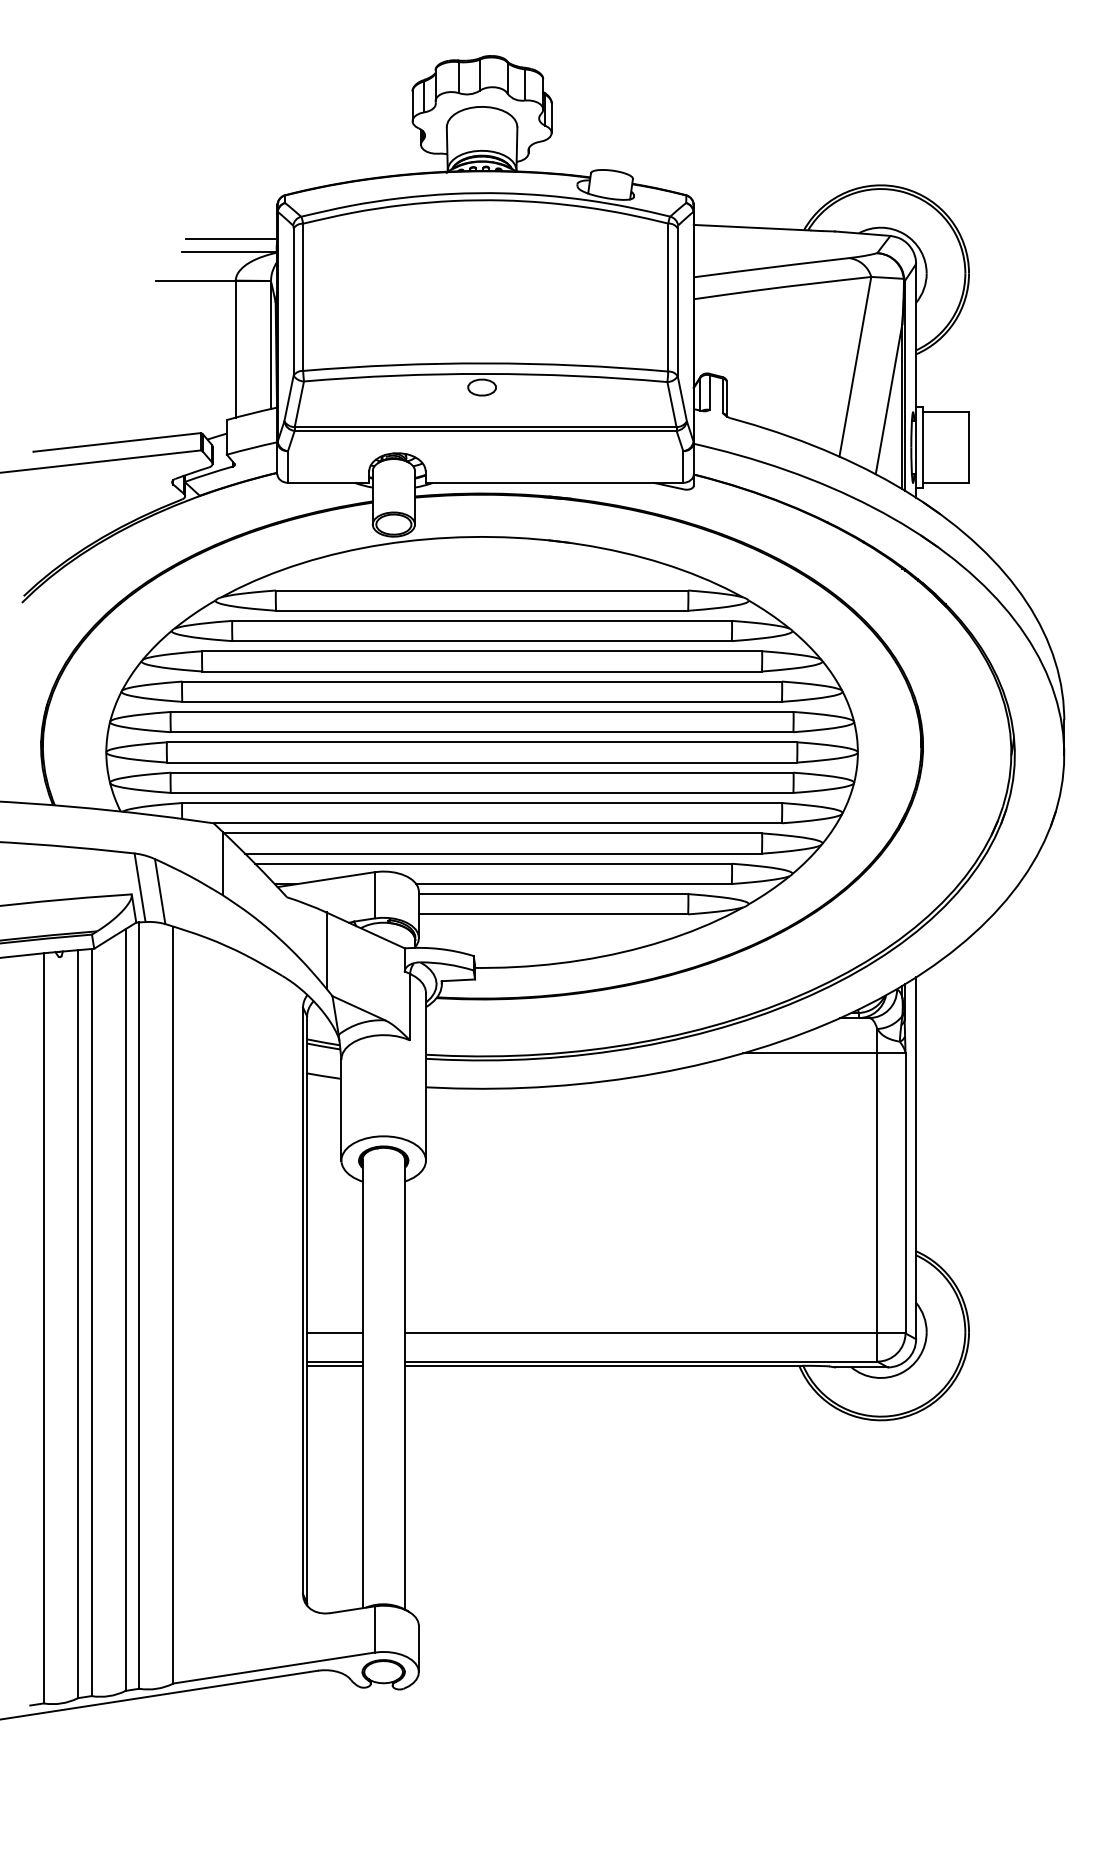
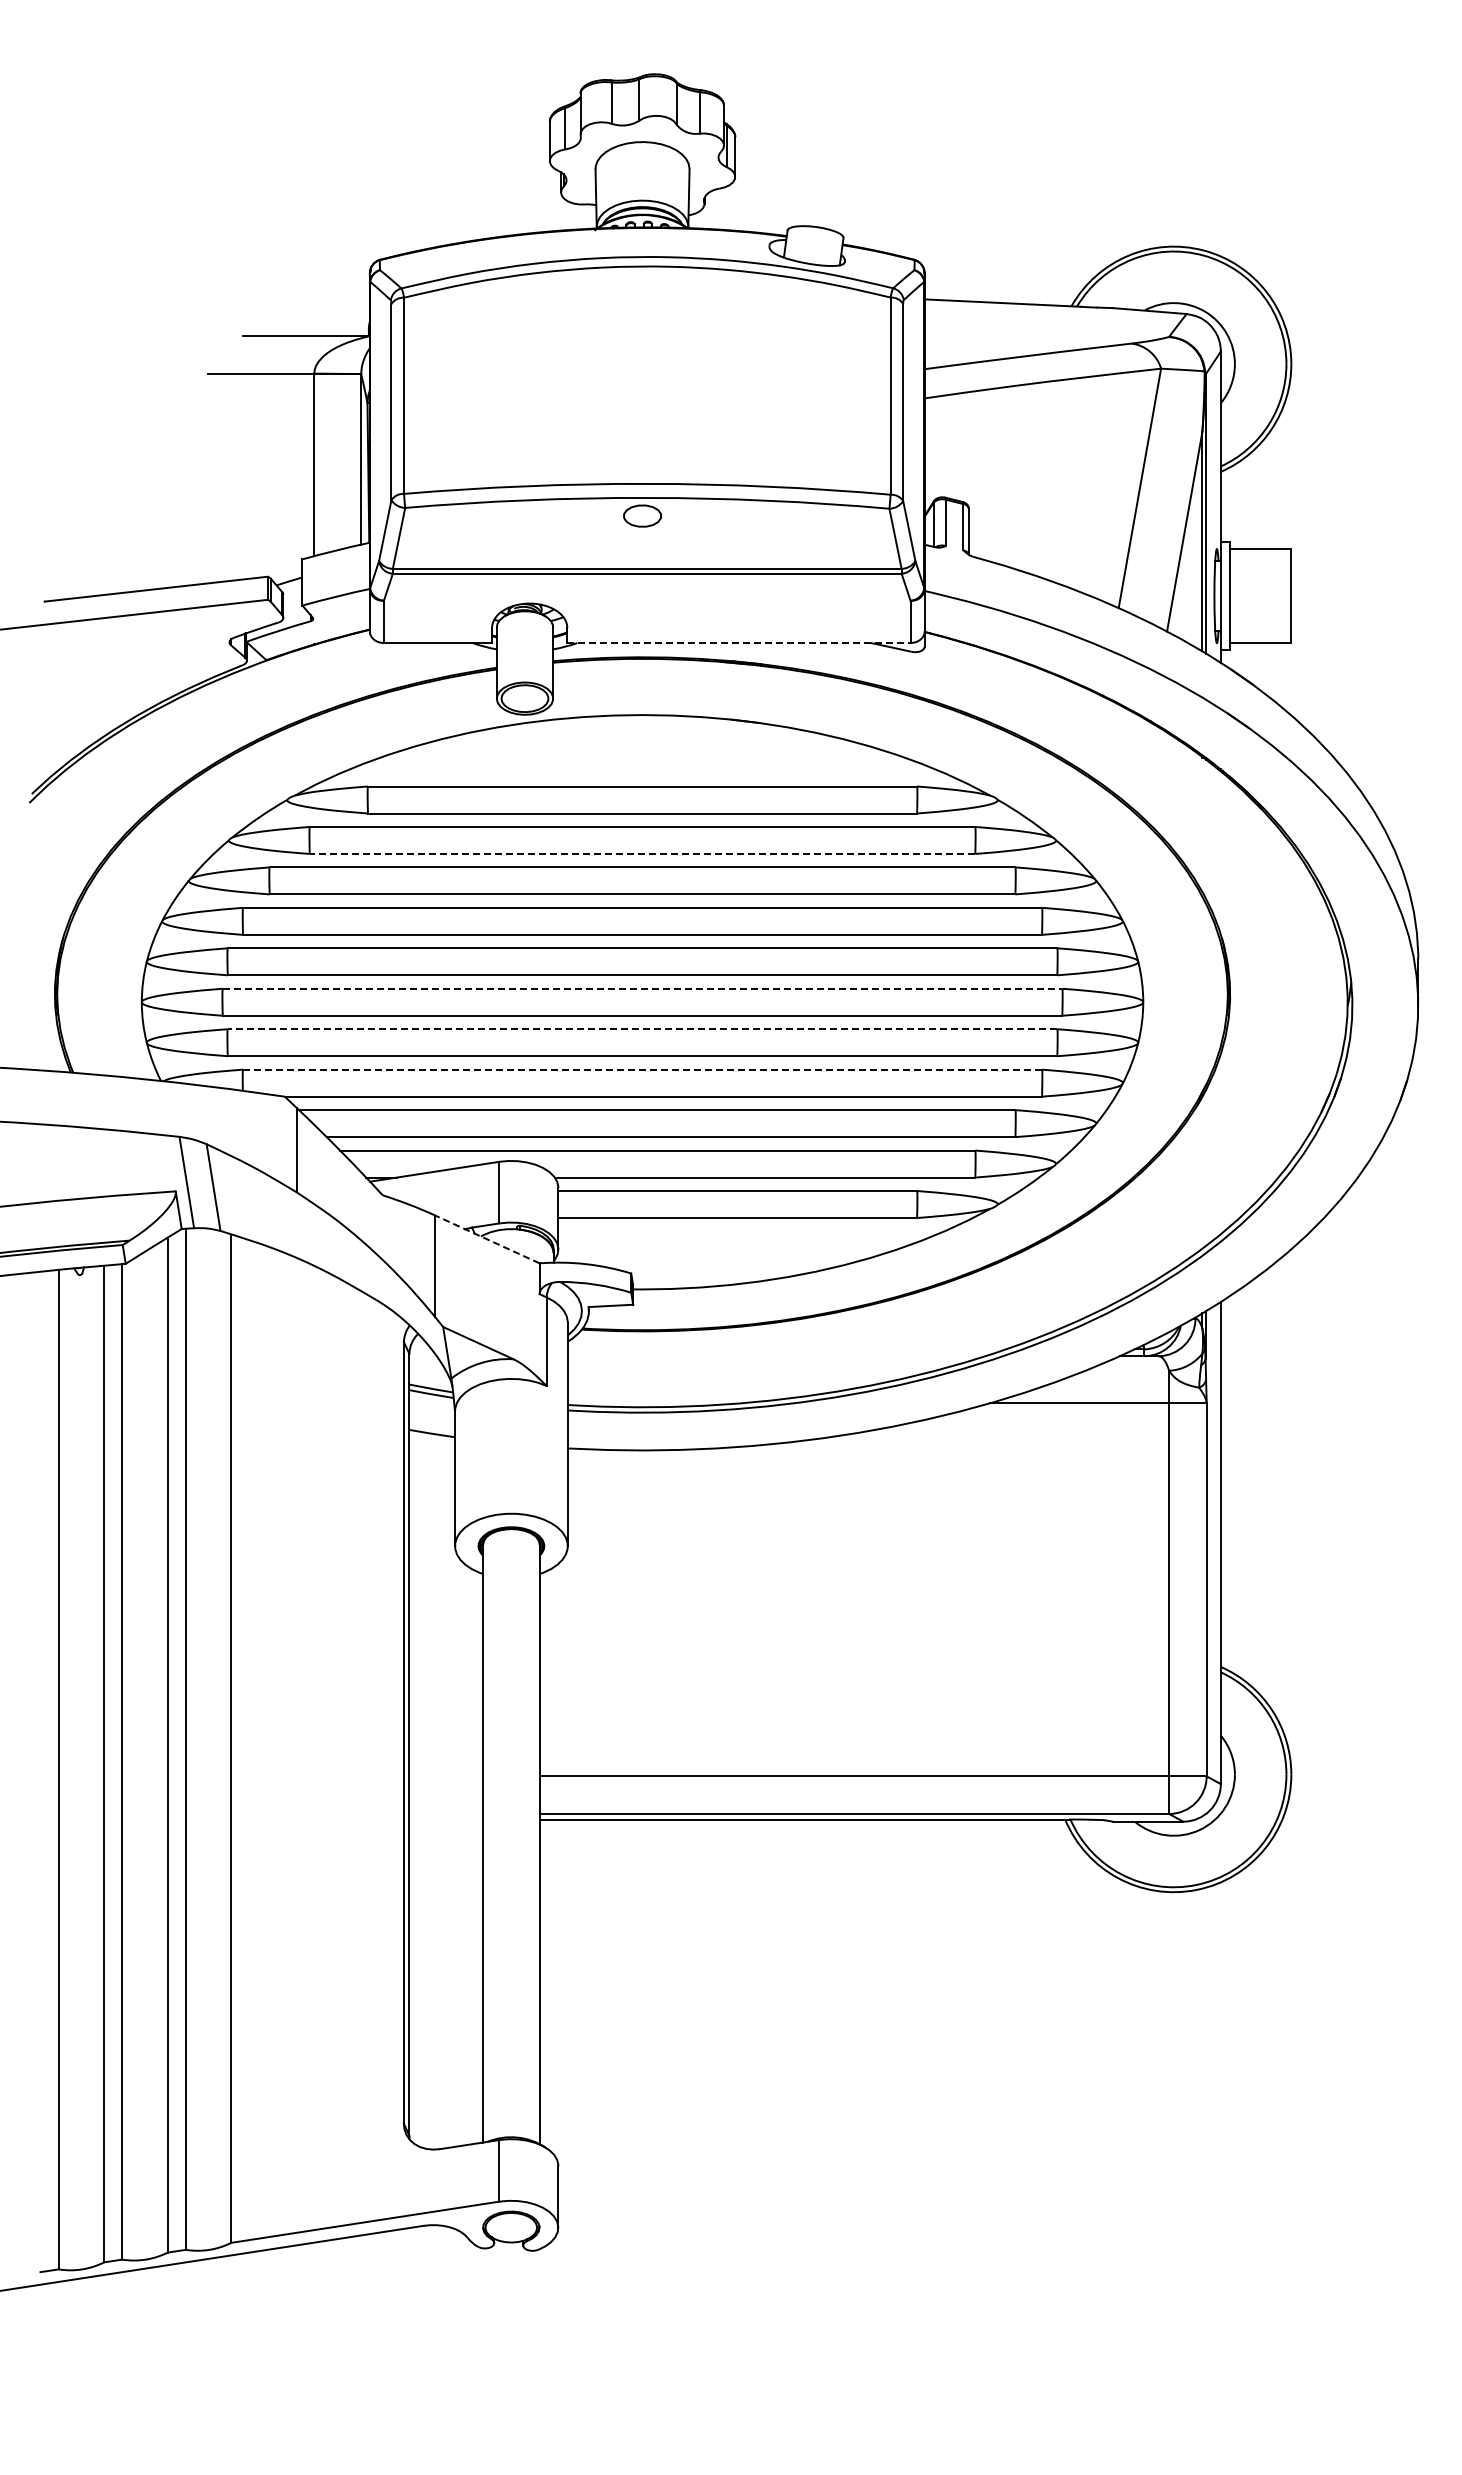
line: (231, 238) -> (308, 317), removed
line: (554, 483) -> (738, 643), solid -> dashed
line: (482, 640) -> (642, 853), solid -> dashed
line: (482, 742) -> (642, 988), solid -> dashed
line: (482, 772) -> (642, 1029), solid -> dashed
line: (482, 802) -> (642, 1069), solid -> dashed
line: (365, 930) -> (486, 1239), solid -> dashed
line: (334, 1333) -> (446, 1776), removed
line: (334, 1361) -> (446, 1813), removed
line: (334, 1365) -> (446, 1819), removed

